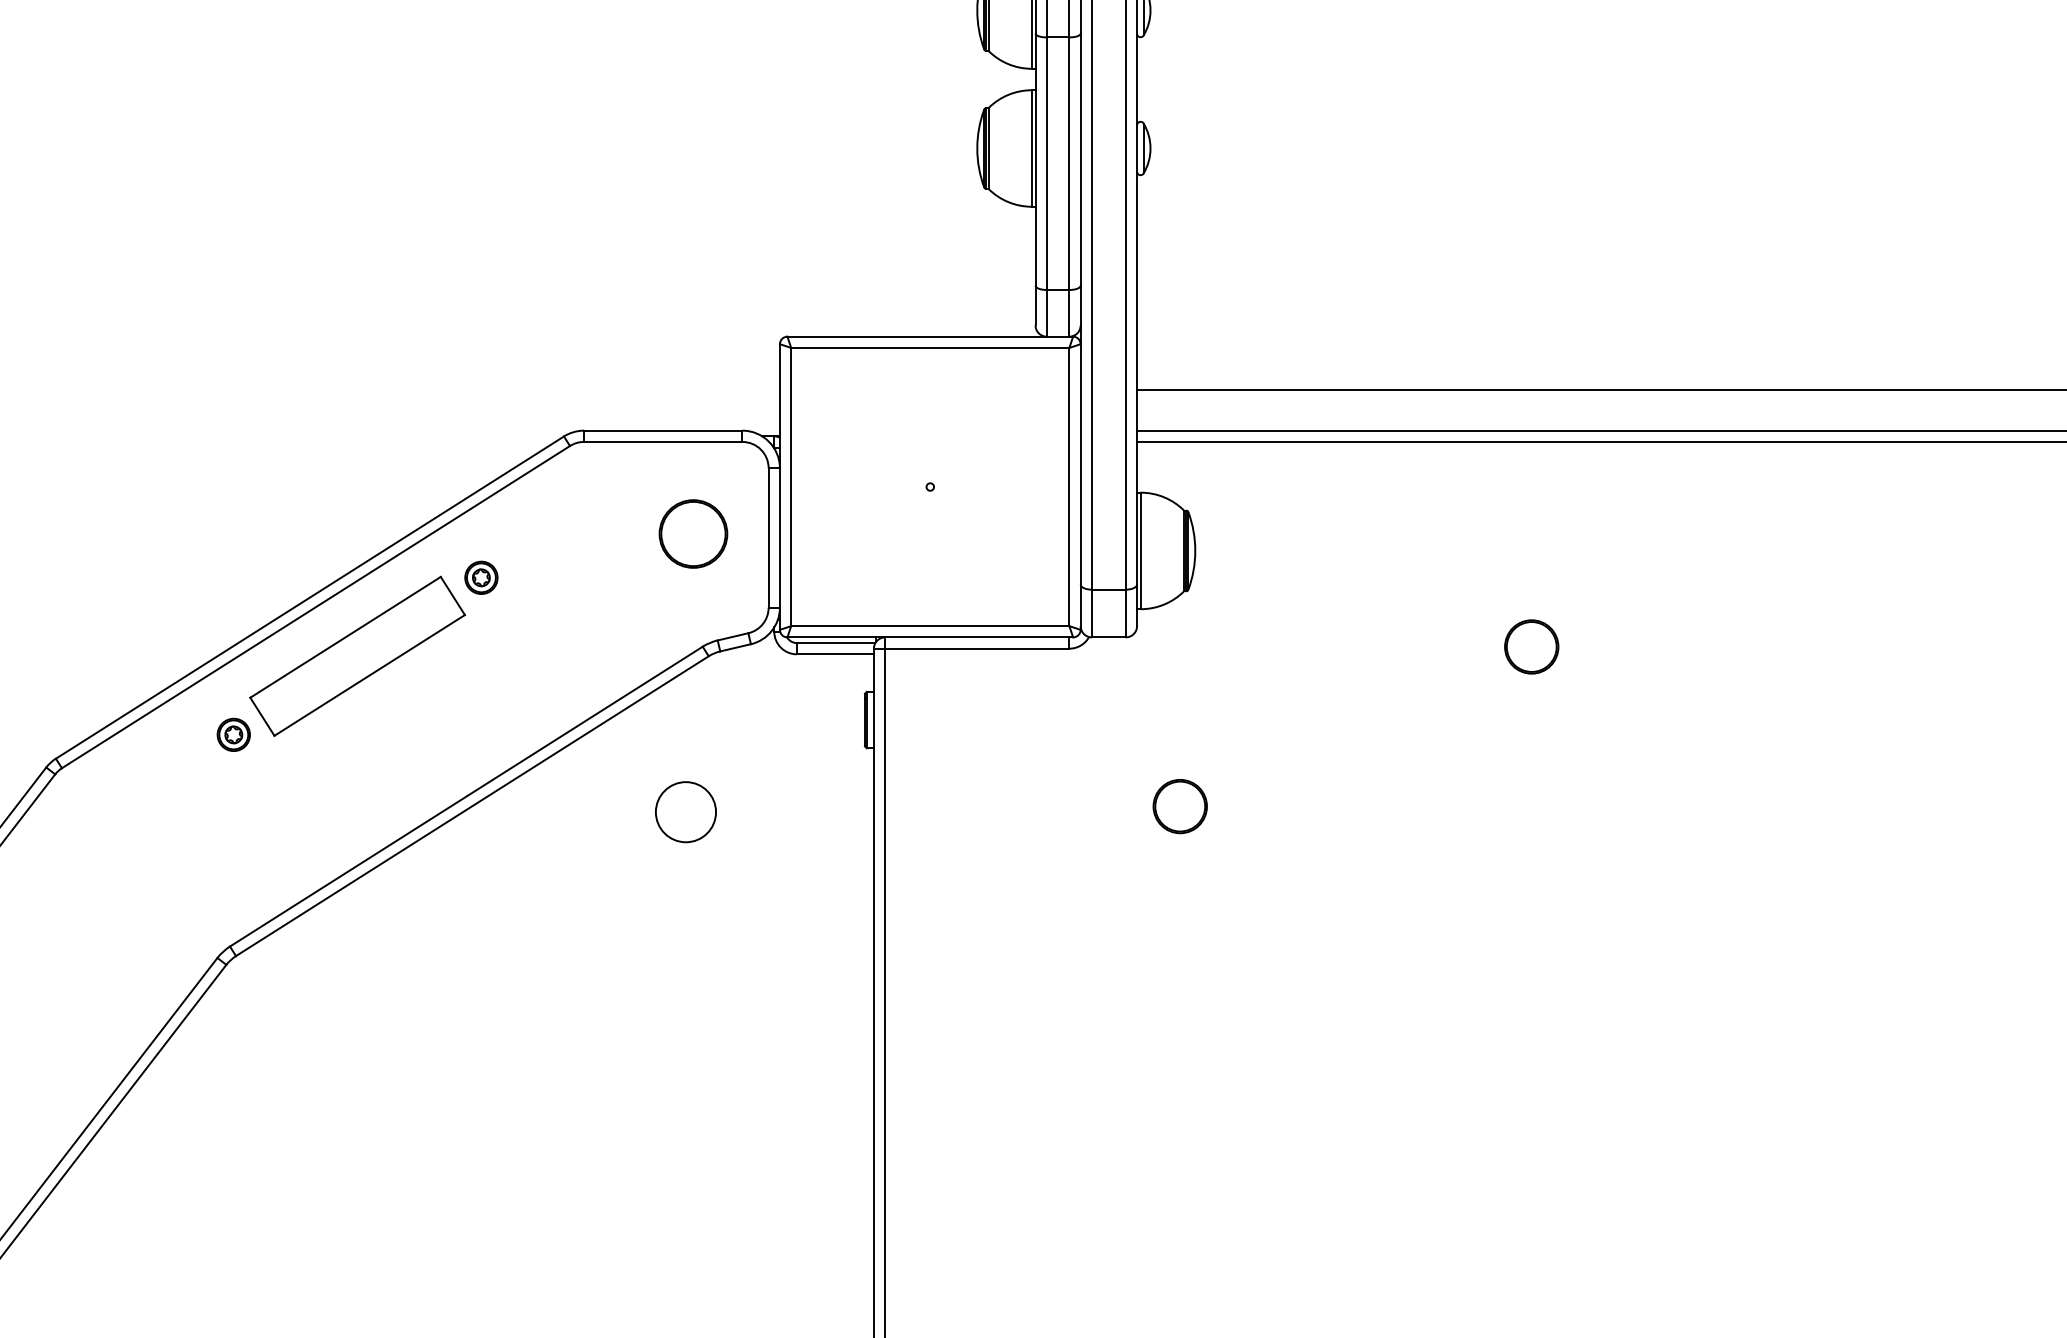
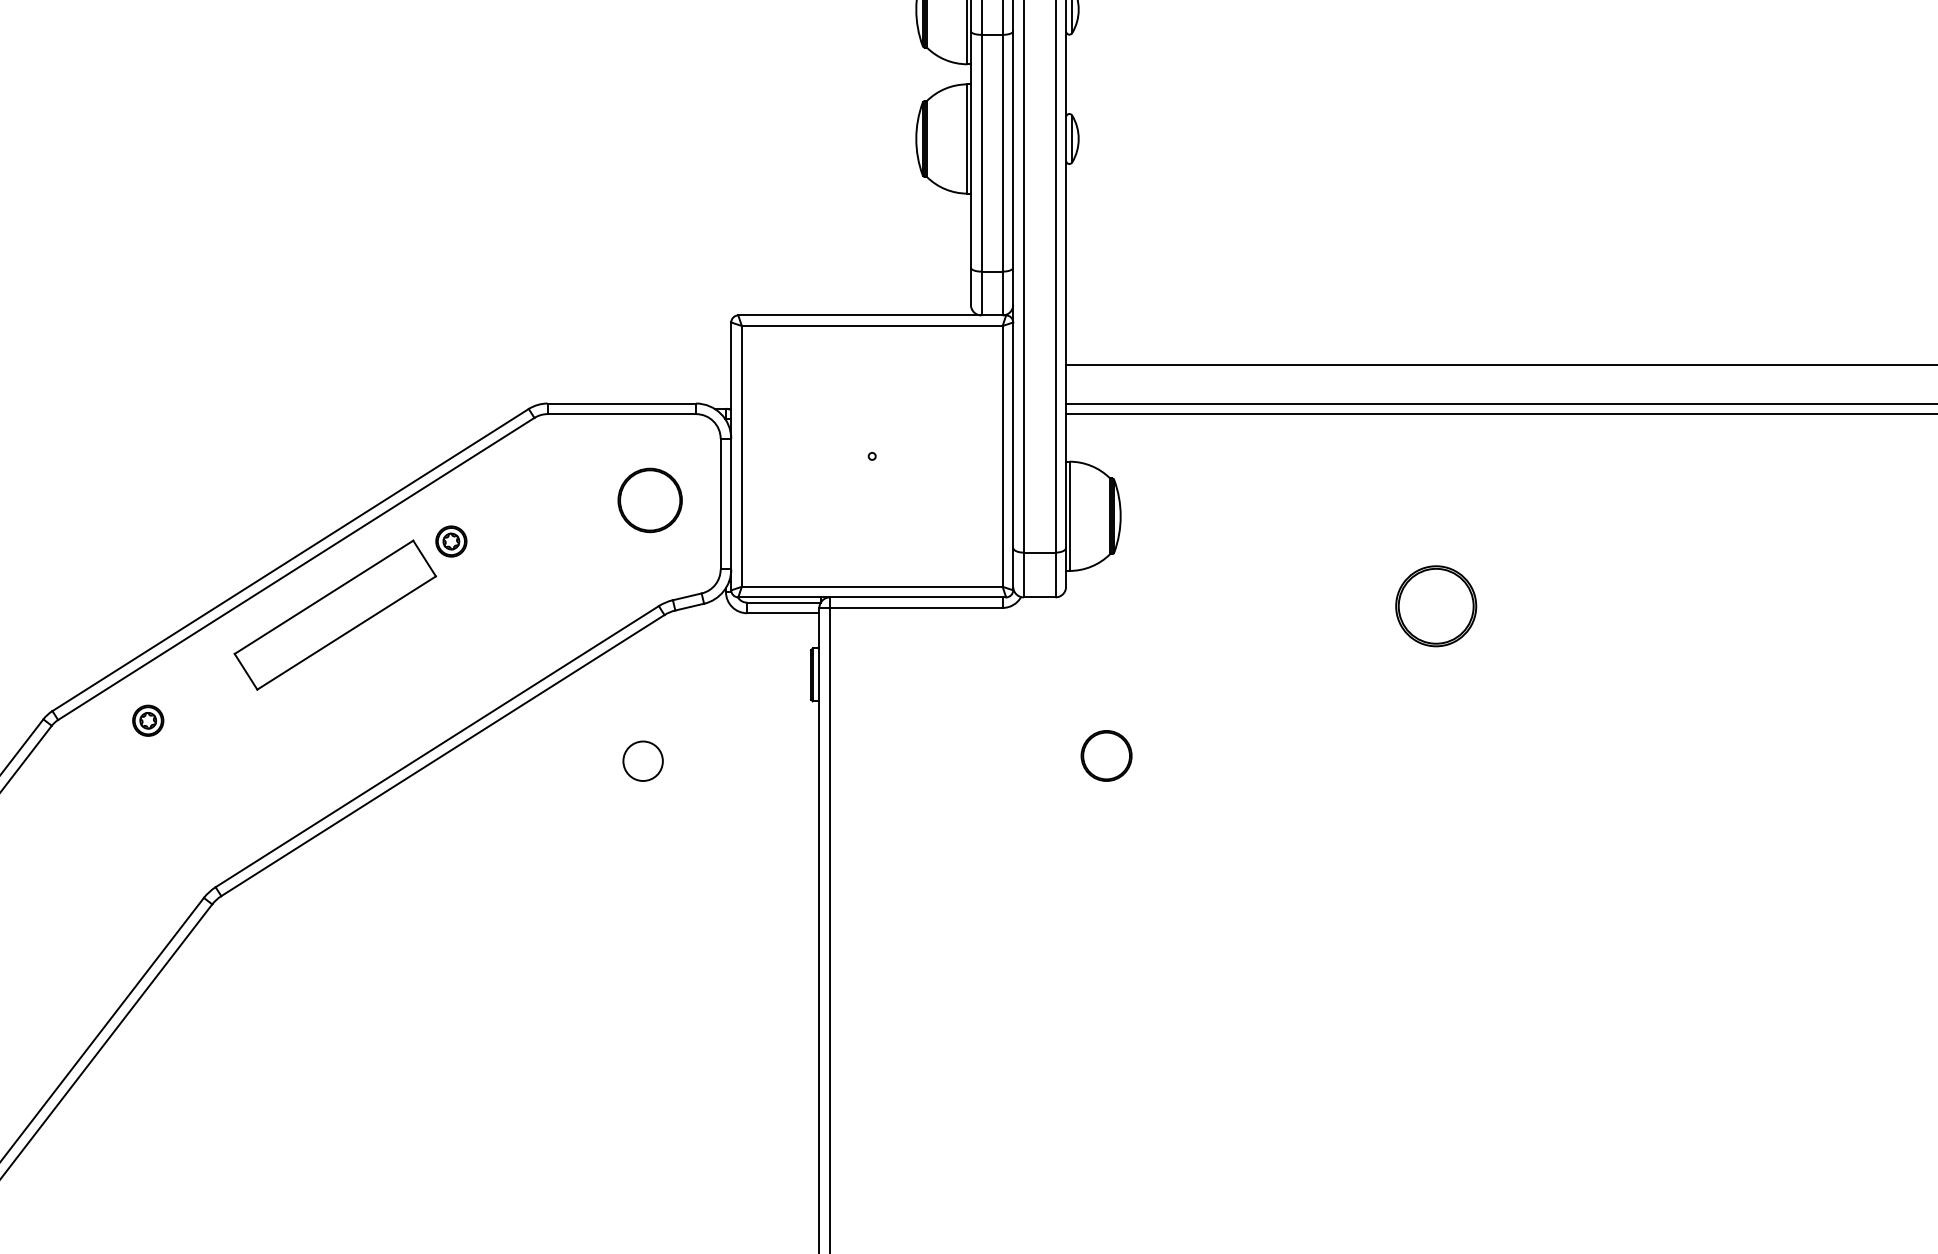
part: (1531, 647) -> (1435, 606), size x1.6
part: (234, 734) -> (148, 720), moved
circle: (685, 812) -> (642, 761), size x0.7

